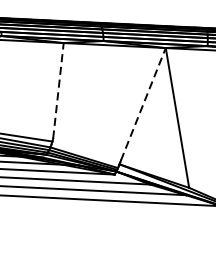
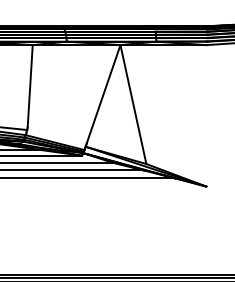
line: (58, 89) -> (30, 85), dashed -> solid
line: (143, 104) -> (103, 94), dashed -> solid

